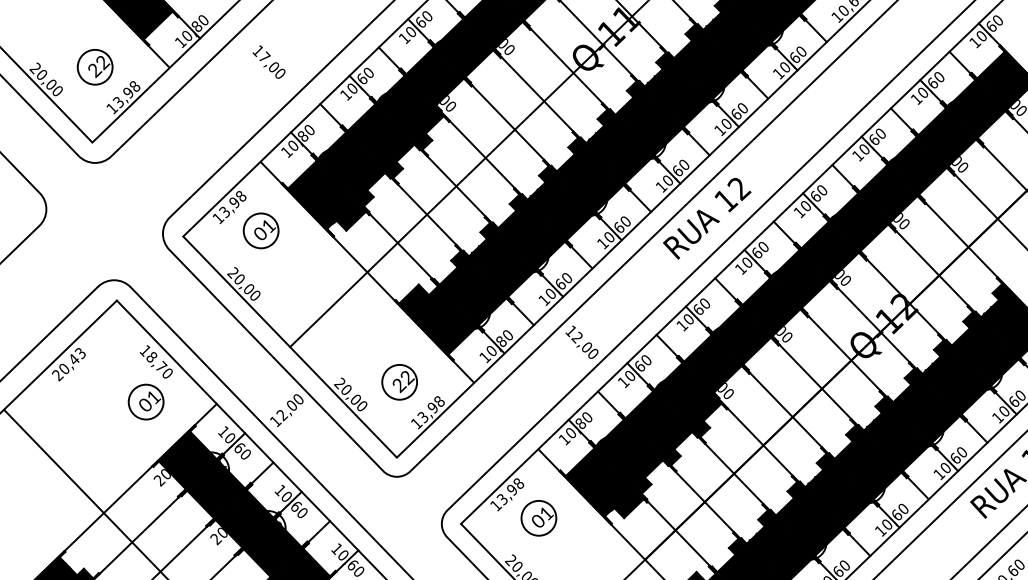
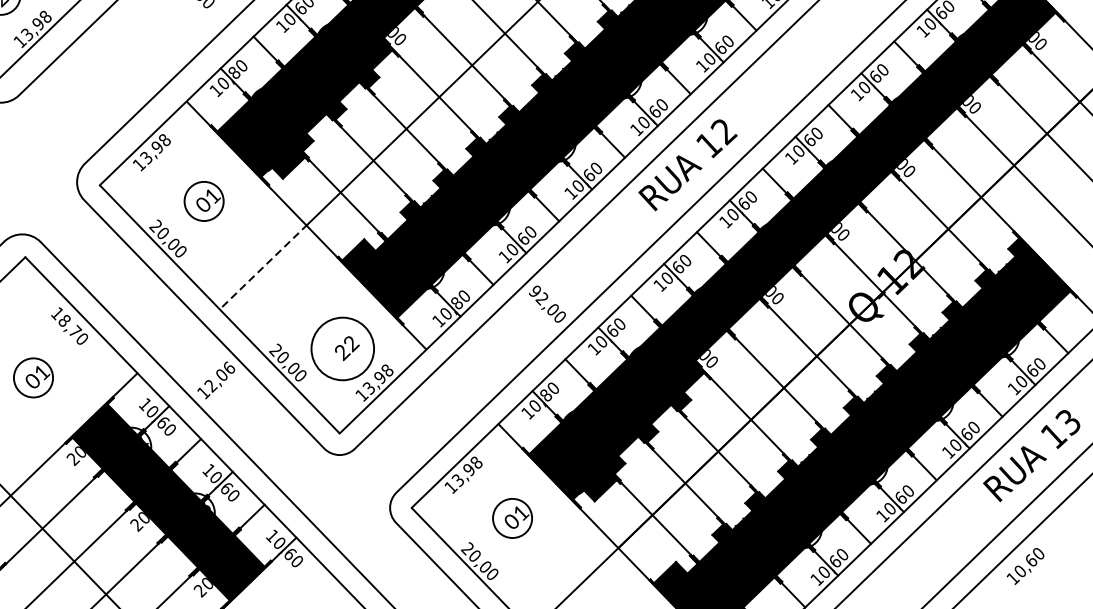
part: (260, 230) -> (203, 200), moved
line: (329, 309) -> (264, 267), solid -> dashed
text: (570, 331) -> (534, 291), 12,00 -> 92,00
circle: (399, 381) -> (342, 348), size x1.6
text: (298, 397) -> (229, 366), 12,00 -> 12,06
part: (145, 401) -> (32, 377), moved
part: (538, 518) -> (512, 518), moved

